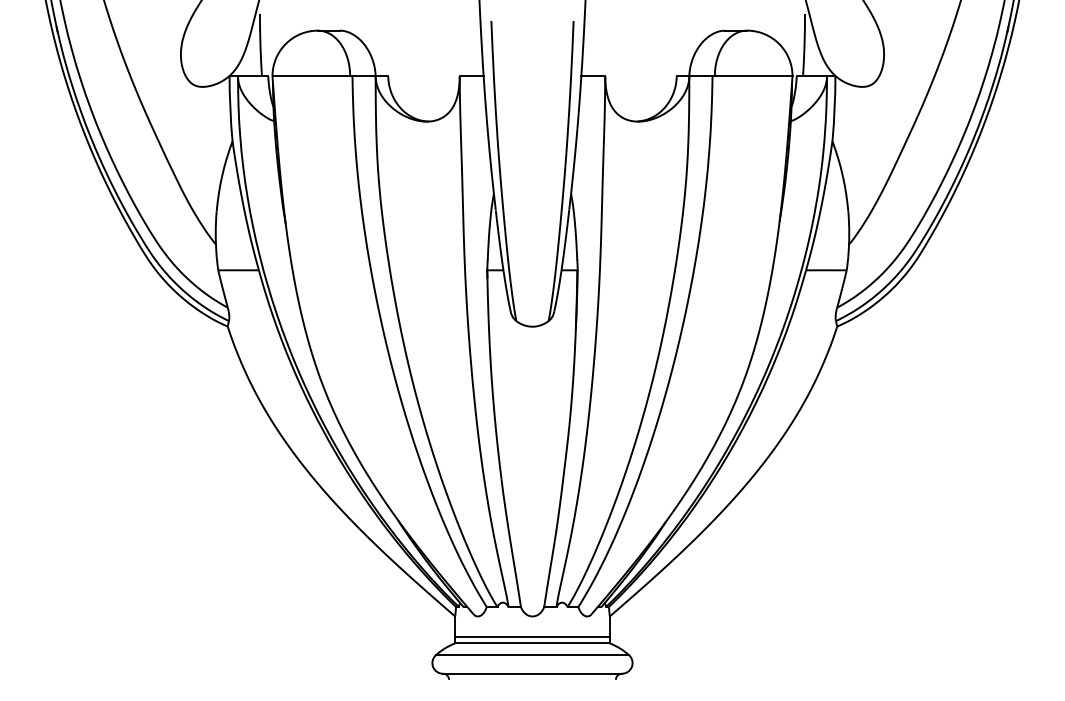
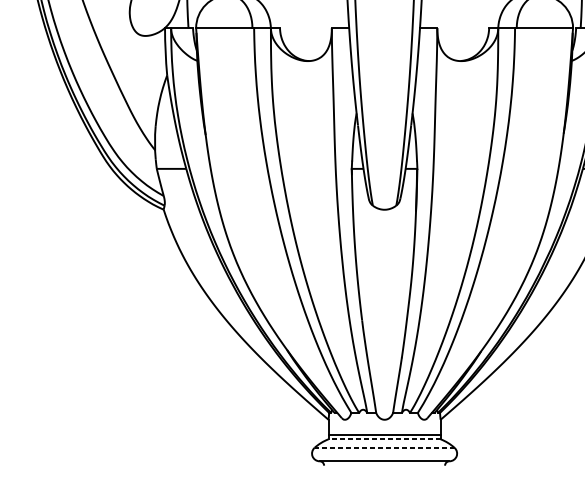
line: (532, 643) -> (384, 439), solid -> dashed
line: (532, 655) -> (384, 448), solid -> dashed

